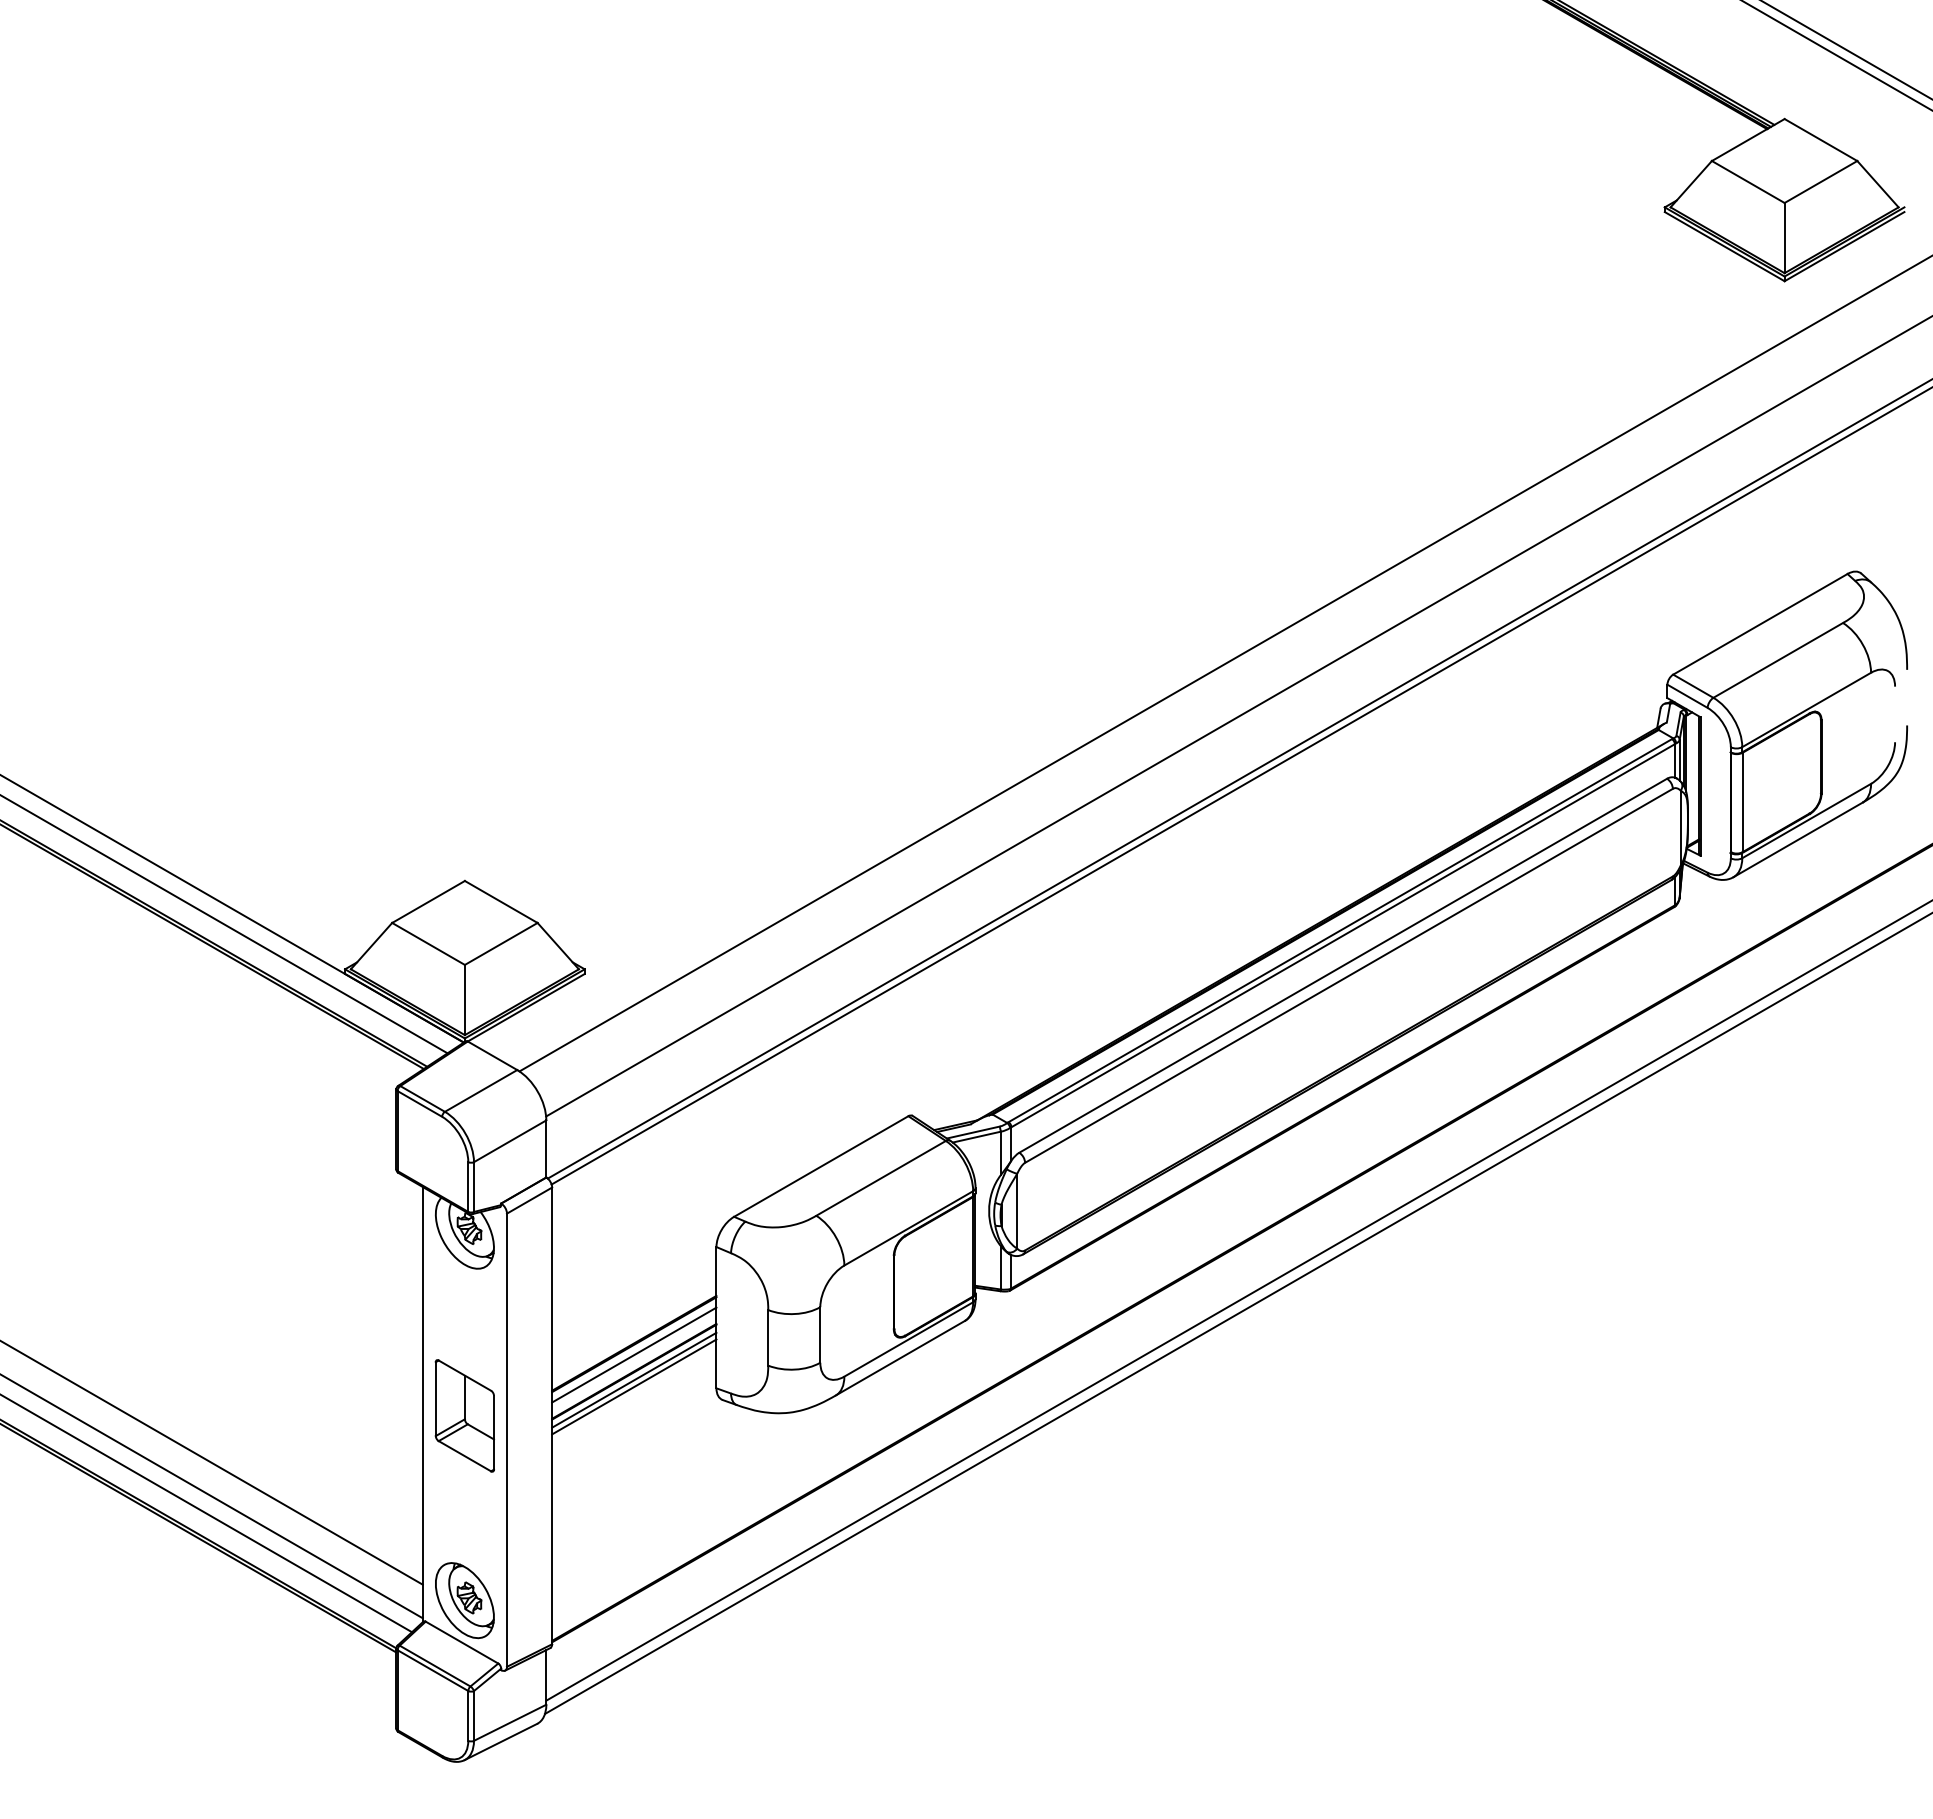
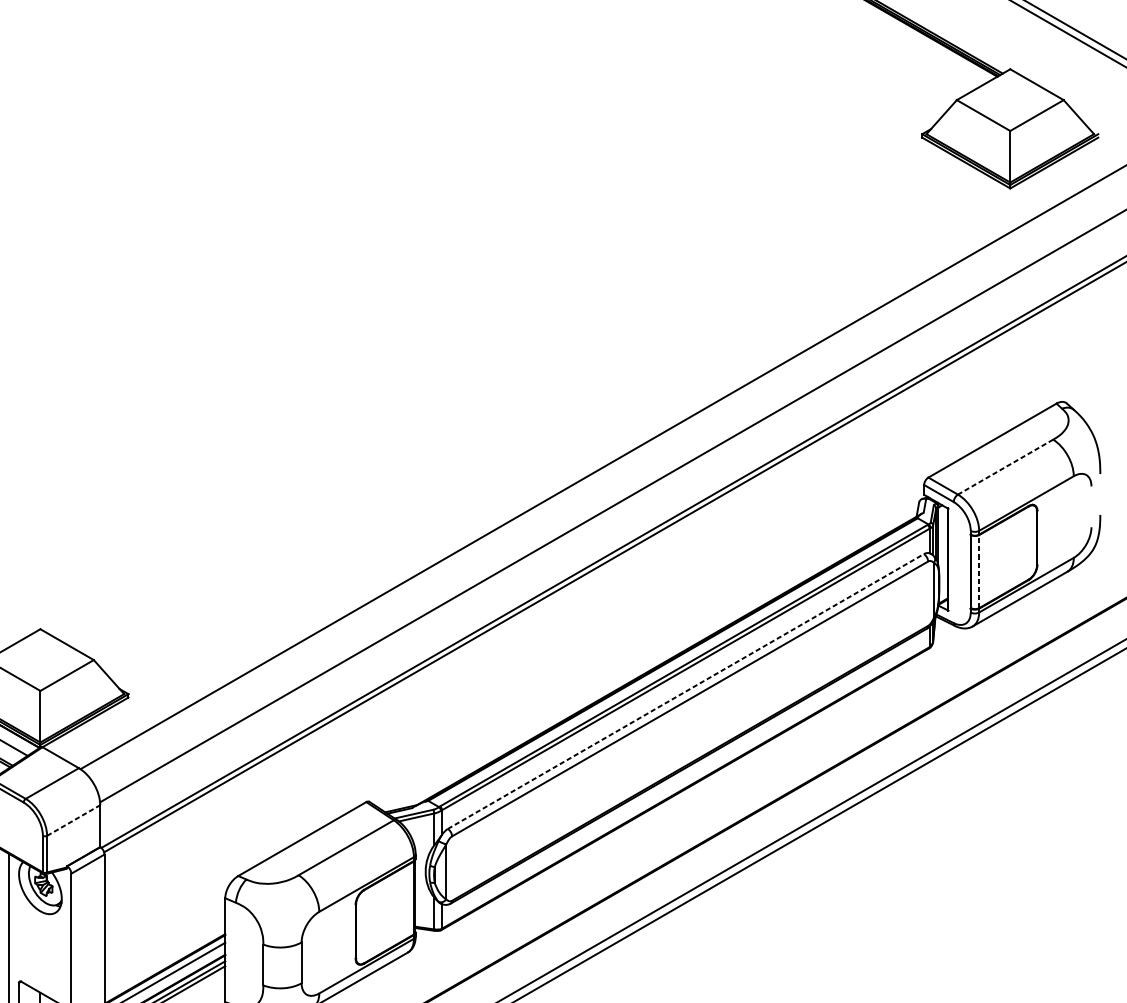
line: (1778, 660) -> (1005, 467), solid -> dashed
line: (1742, 802) -> (979, 571), solid -> dashed
line: (1343, 965) -> (686, 691), solid -> dashed
line: (510, 1141) -> (73, 820), solid -> dashed

